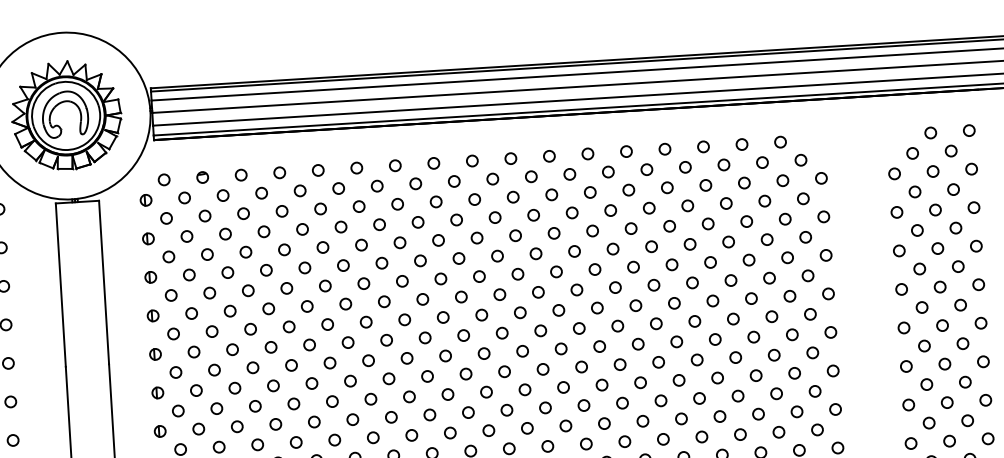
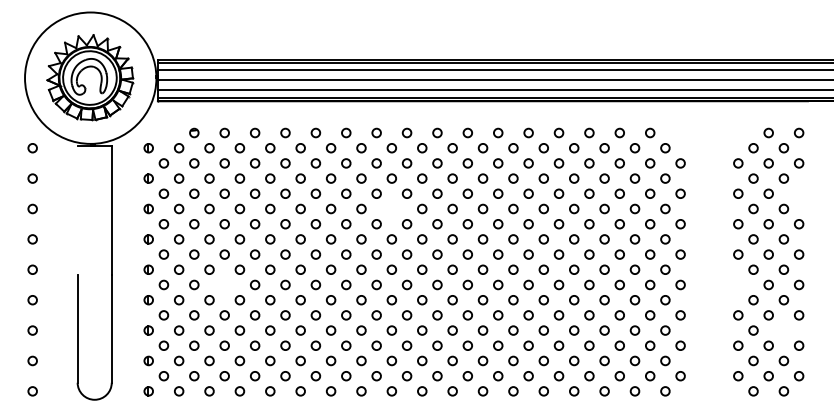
circle: (163, 179) -> (163, 132), removed
circle: (974, 207) -> (799, 193), removed
circle: (458, 257) -> (391, 208), removed
line: (60, 284) -> (77, 210), removed
circle: (904, 327) -> (738, 284), removed
circle: (252, 367) -> (224, 284), removed
circle: (964, 382) -> (783, 330), removed

